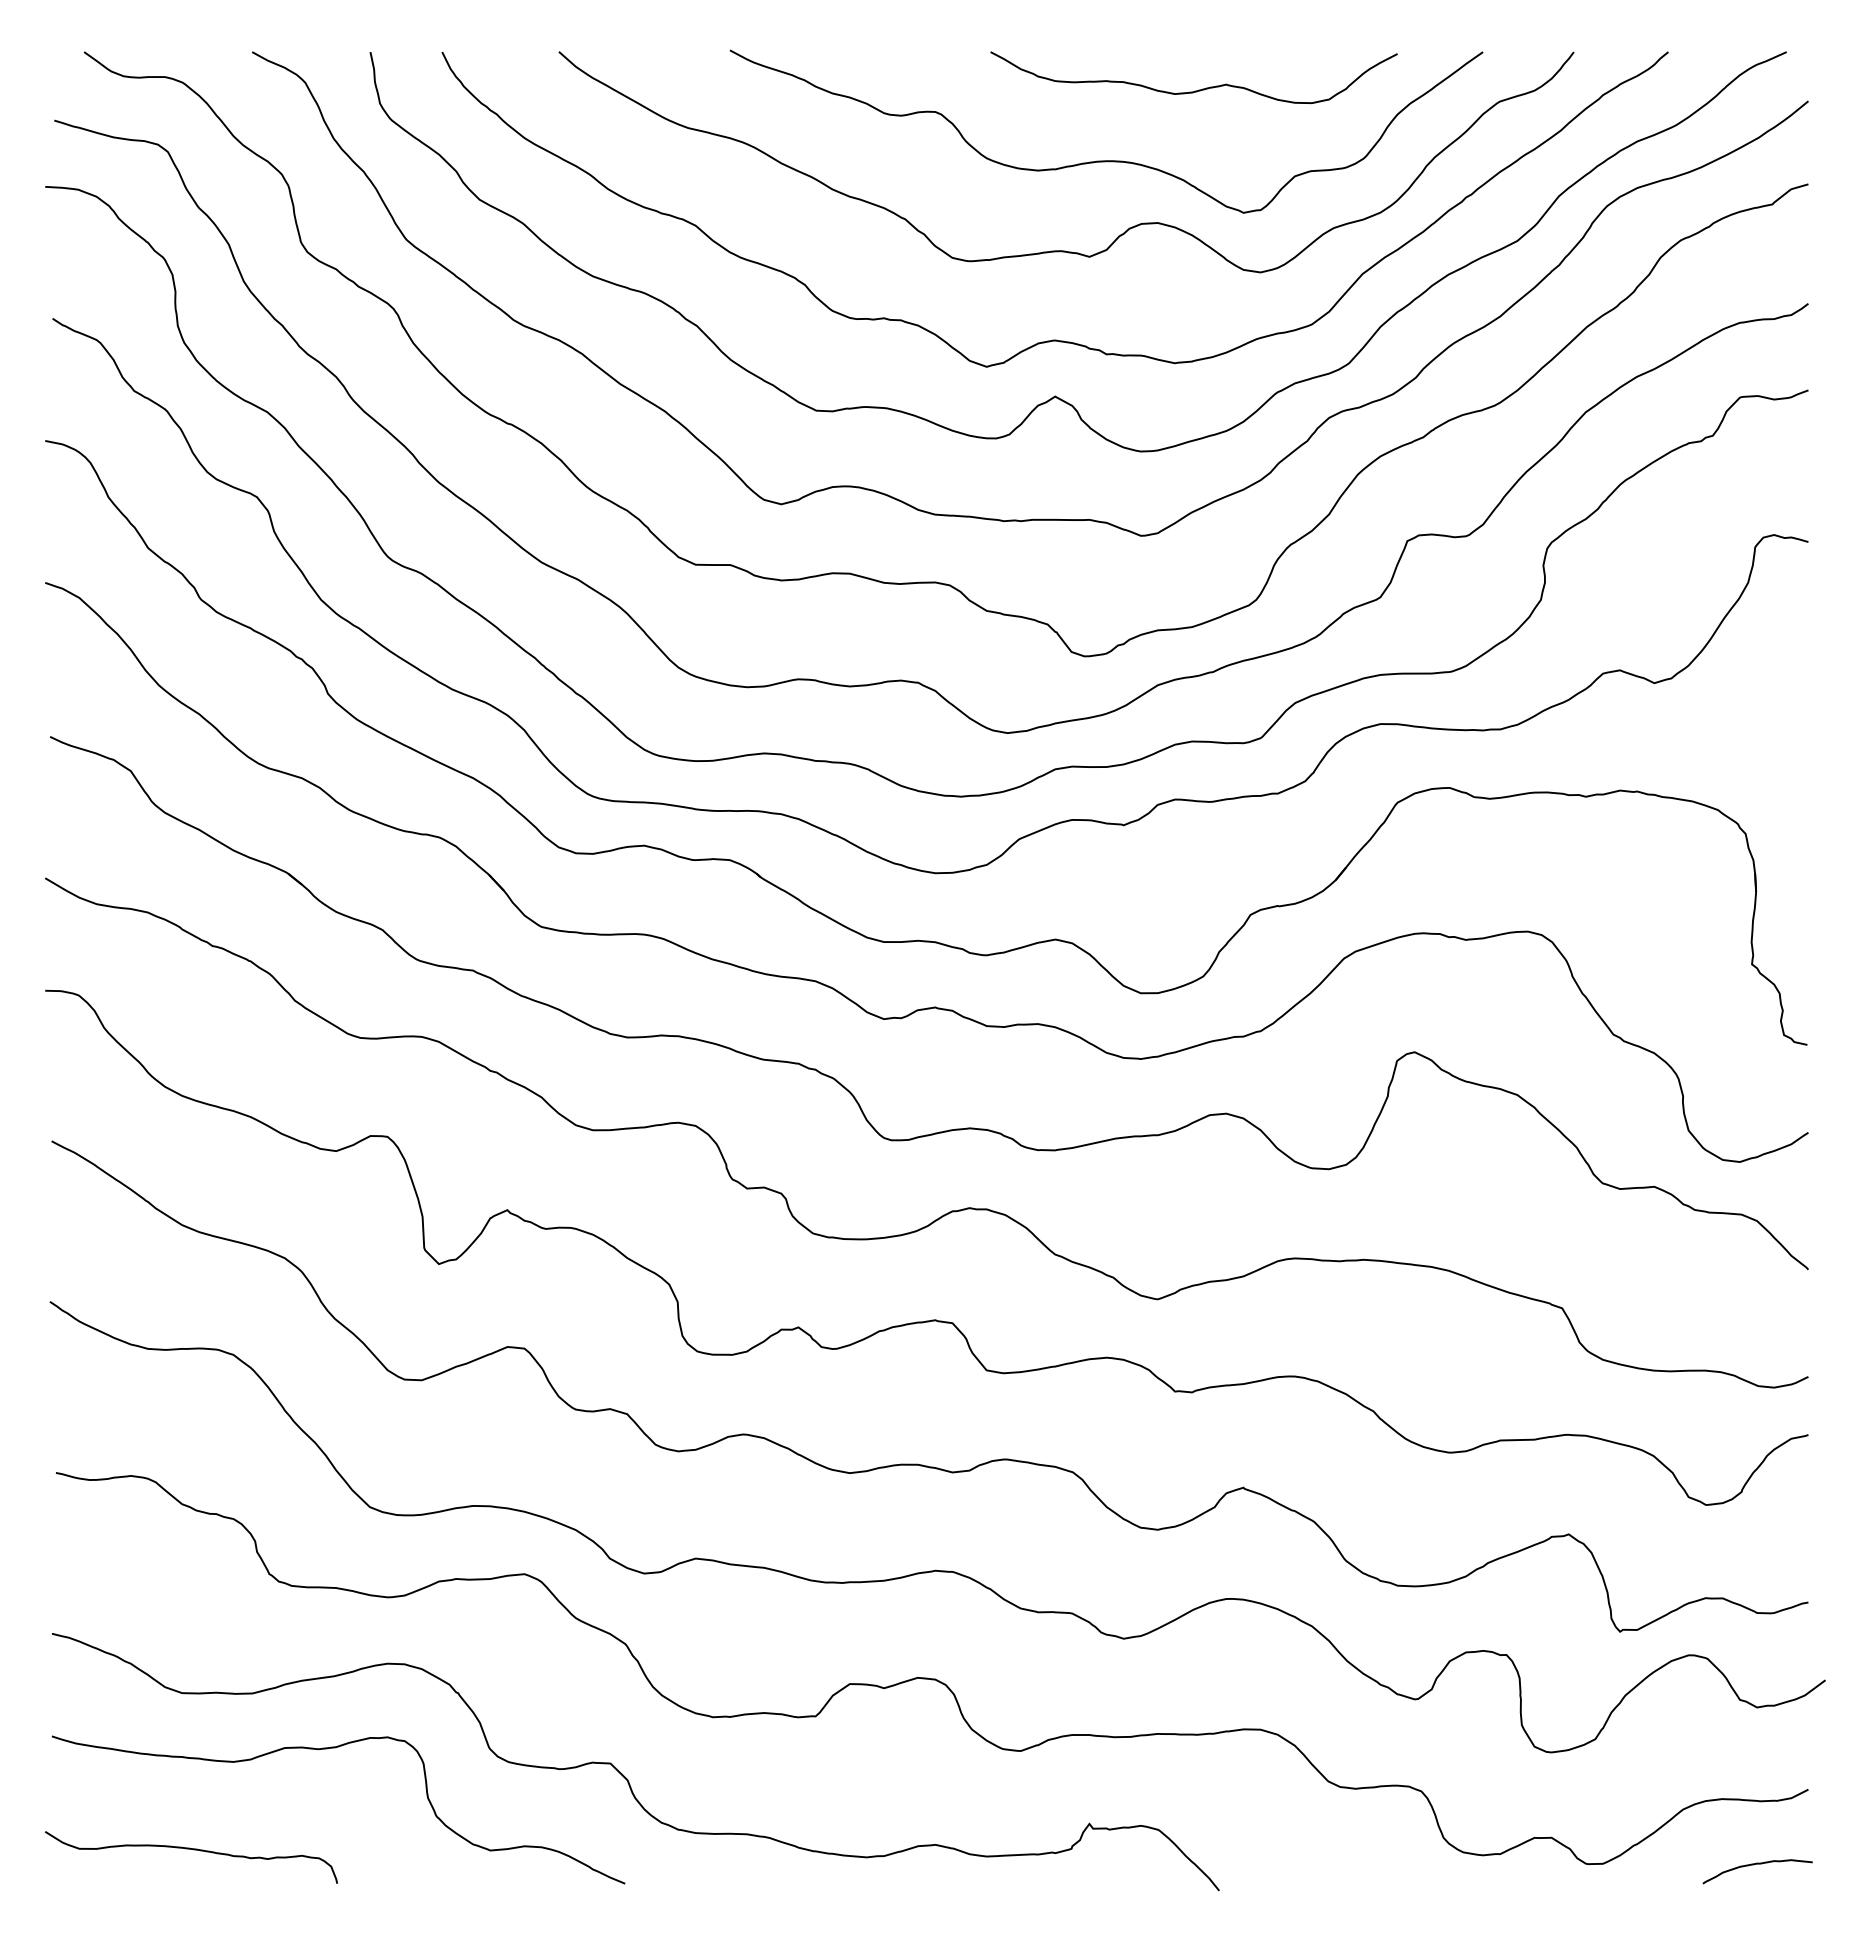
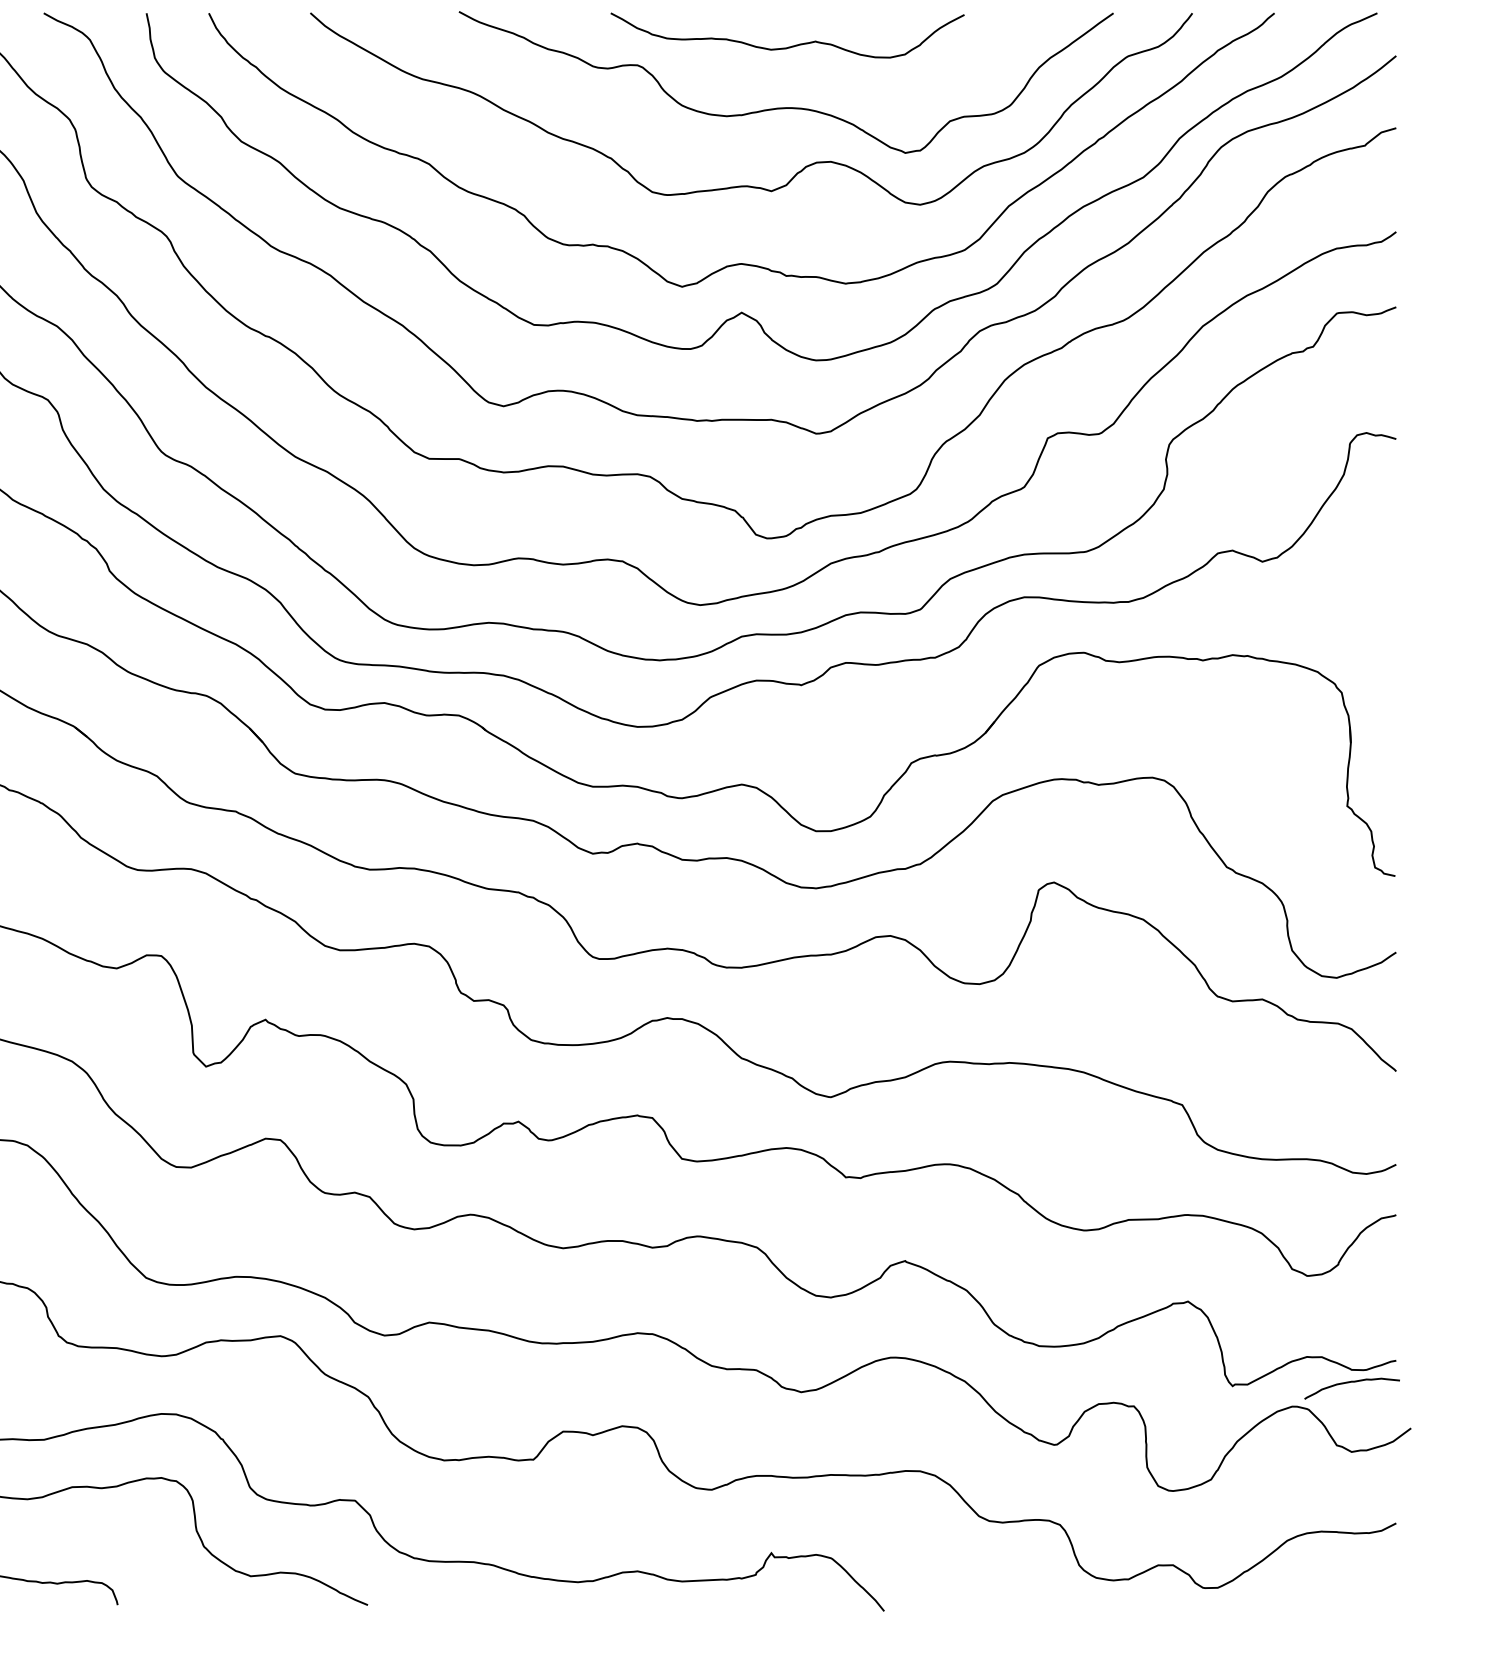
curve: (1198, 89) -> (791, 45), moved
curve: (1757, 1864) -> (1352, 1382), moved

